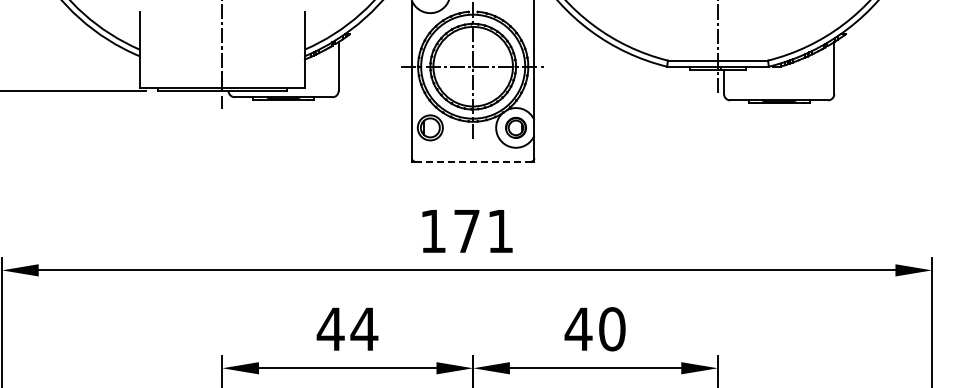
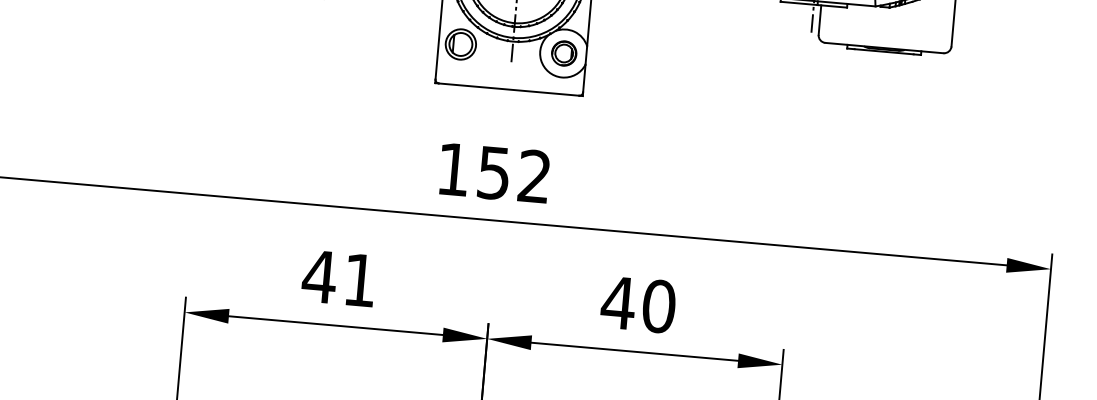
line: (473, 161) -> (509, 89), dashed -> solid
text: (483, 231) -> (514, 175), 171 -> 152
text: (364, 328) -> (360, 279), 44 -> 41

